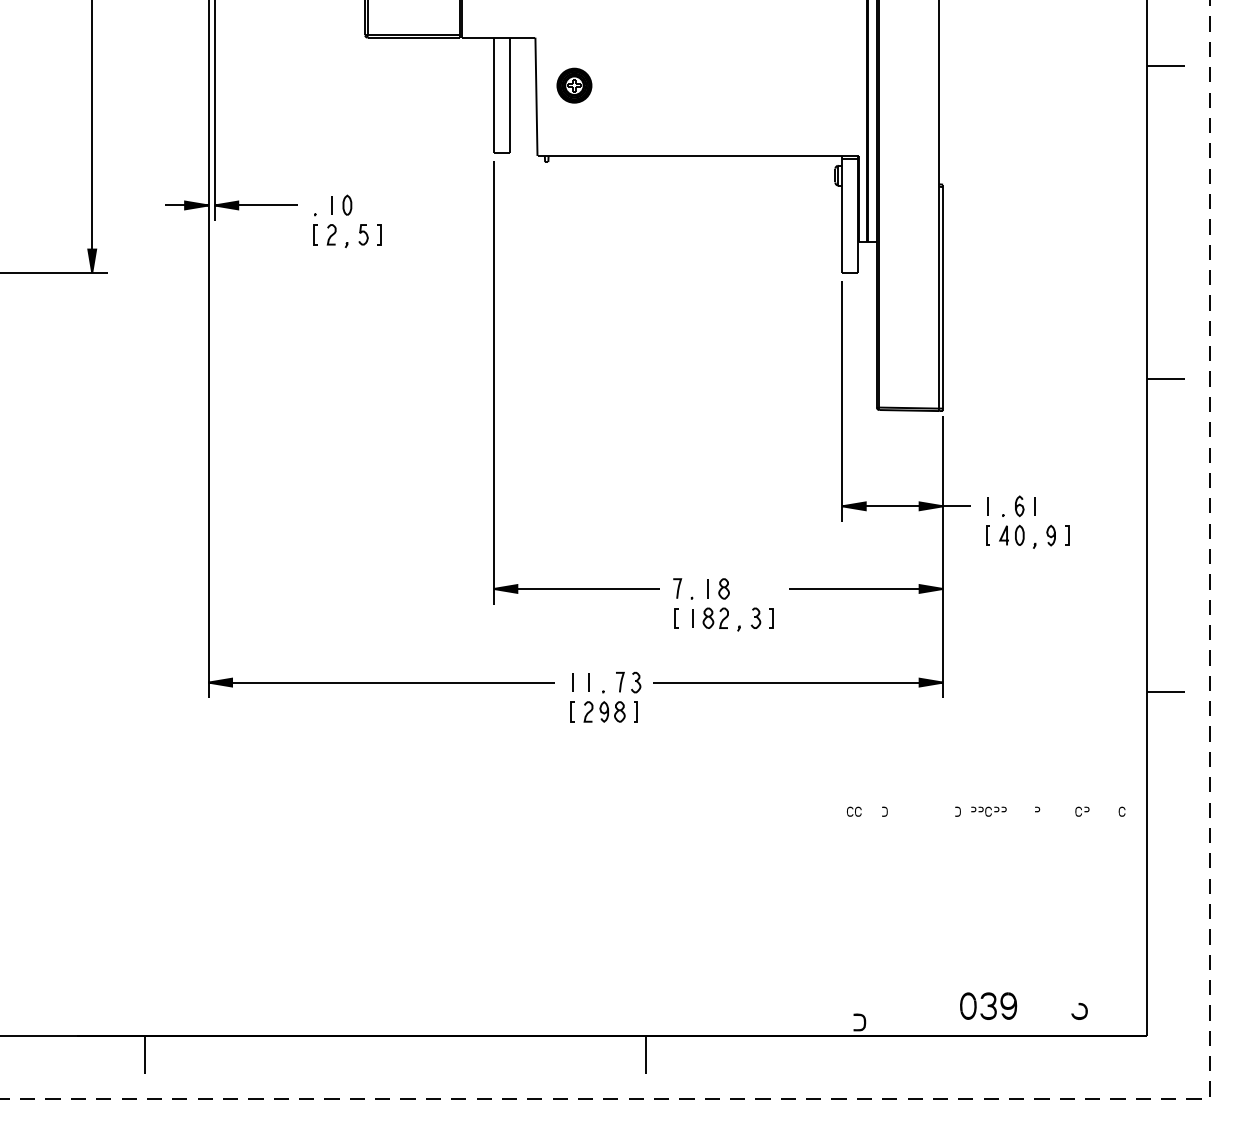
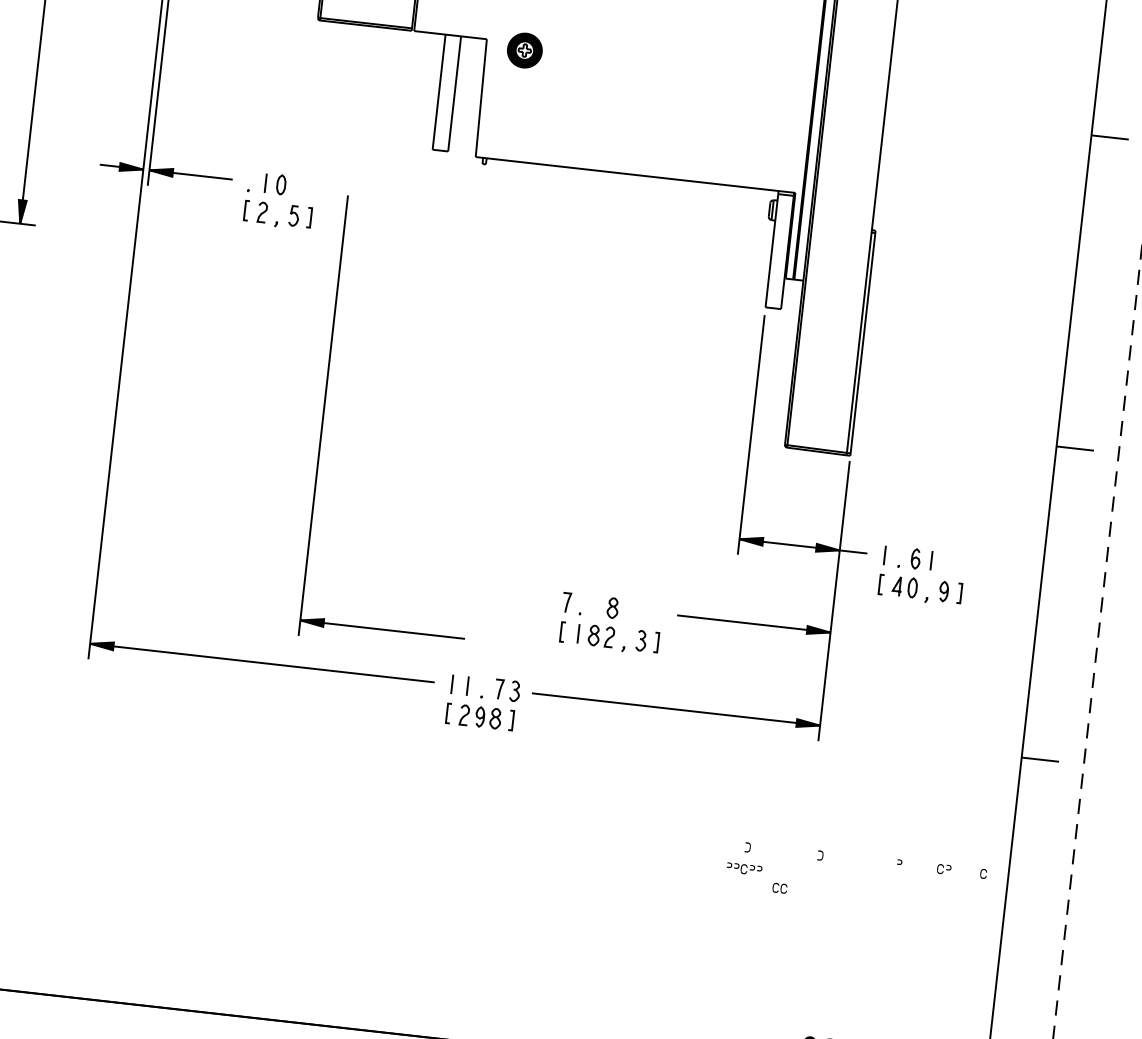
part: (574, 85) -> (524, 50), moved
part: (494, 382) -> (324, 415), moved
line: (707, 588) -> (596, 605), removed
part: (854, 811) -> (780, 888), moved
part: (988, 811) -> (744, 868), moved

